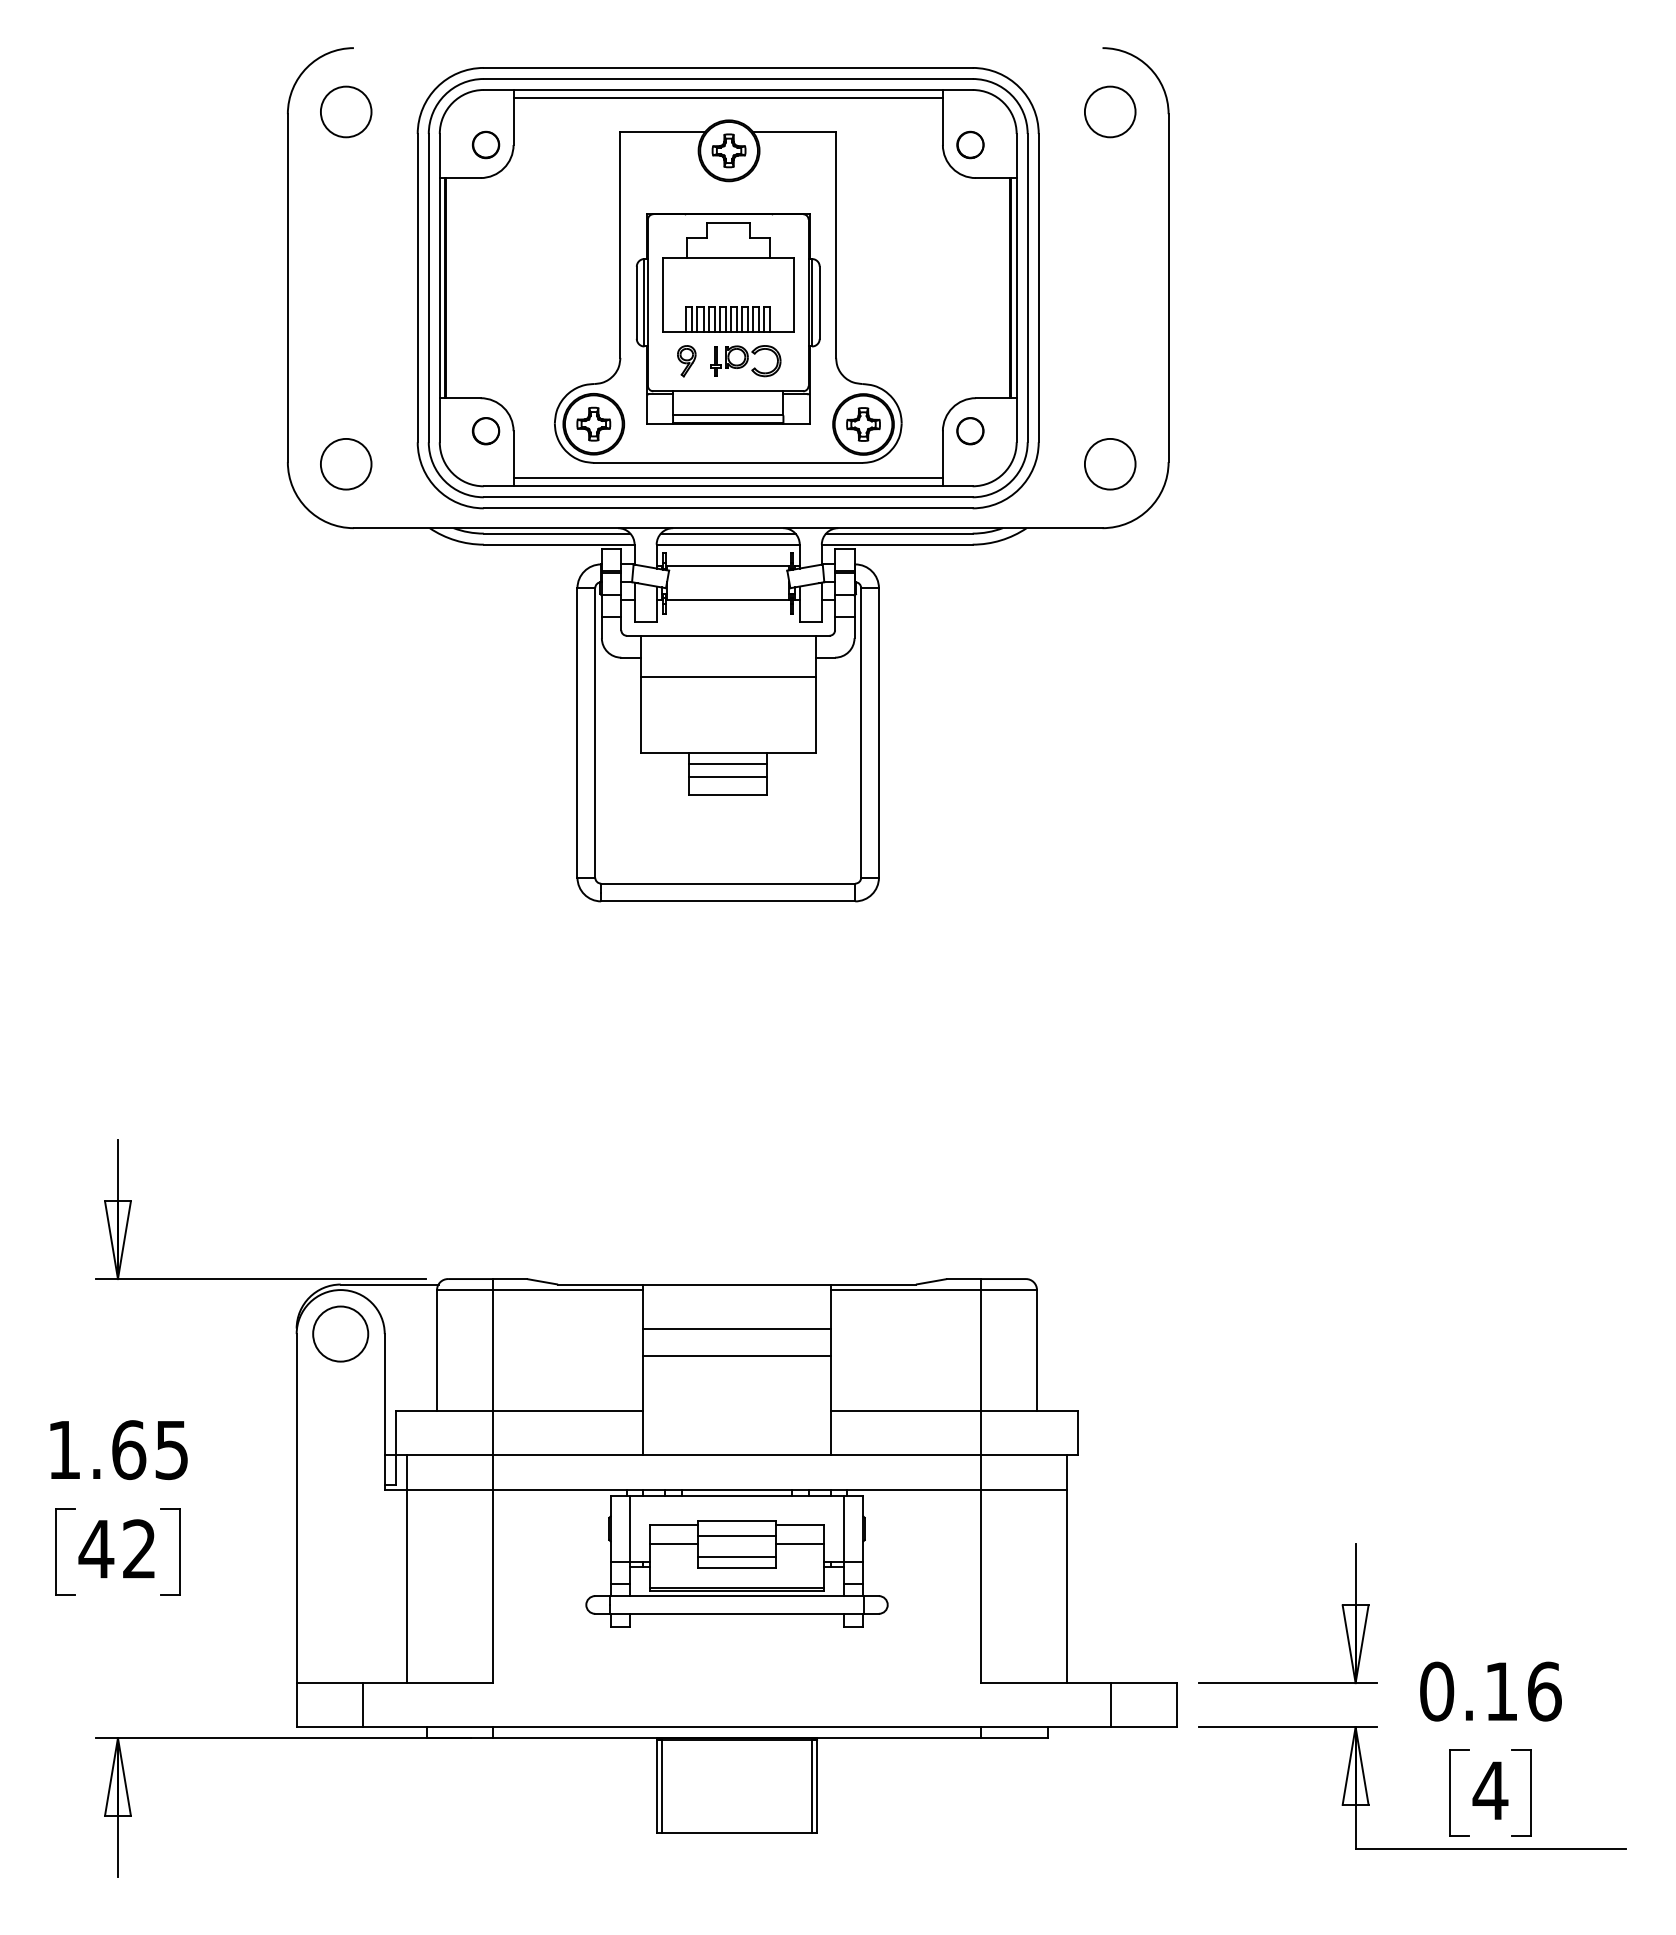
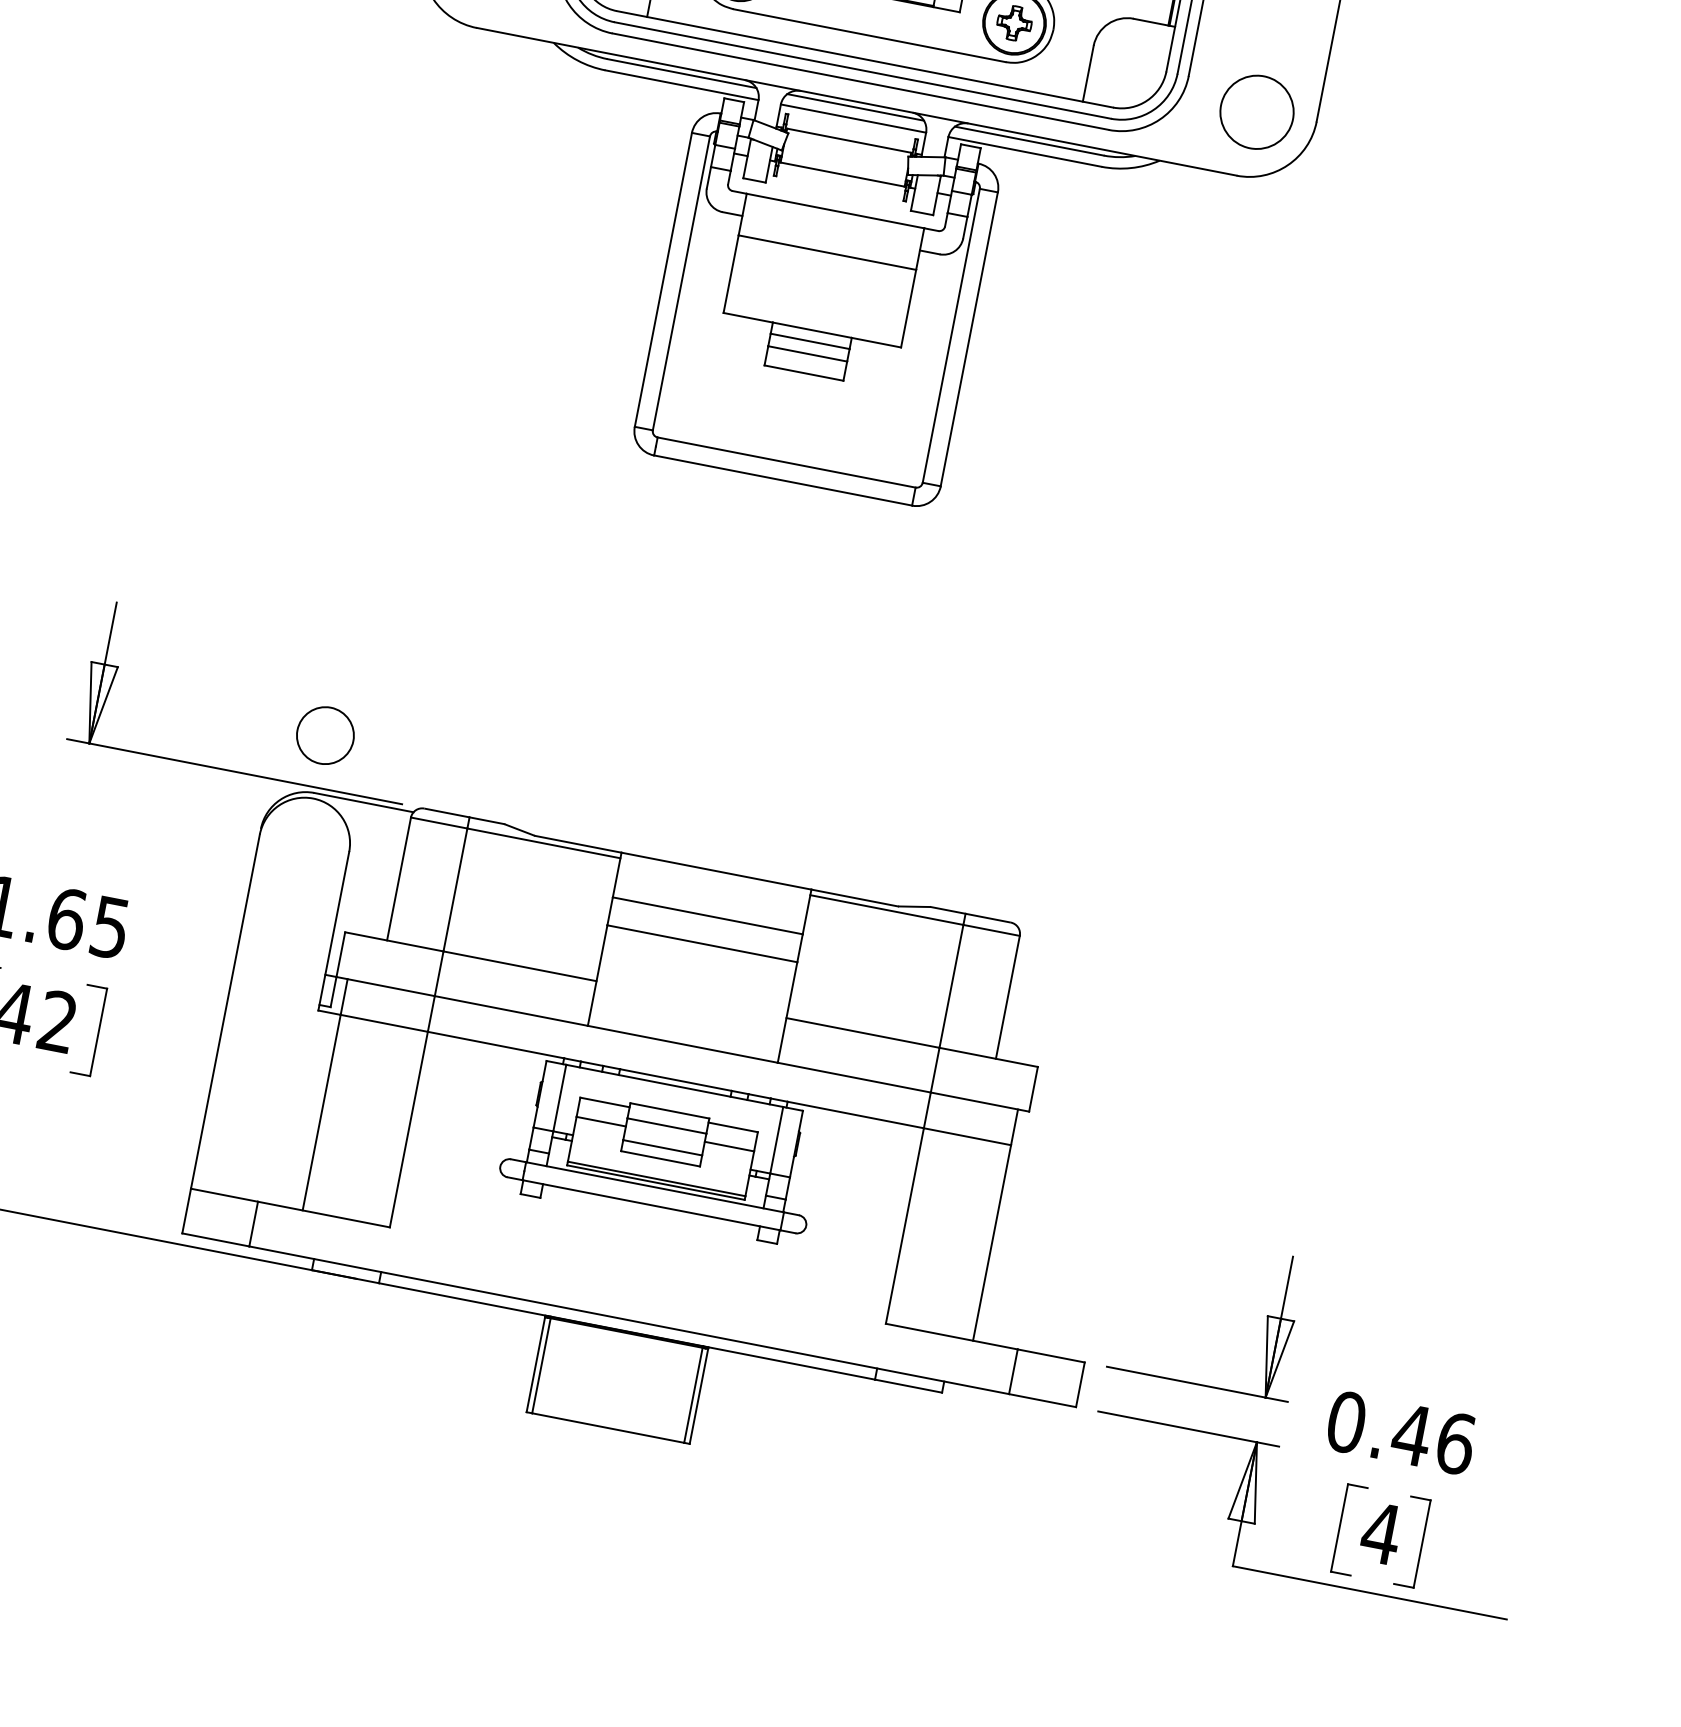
circle: (970, 431) -> (1121, 51), removed
circle: (1109, 463) -> (1256, 111), size x1.4
line: (727, 478) -> (865, 51), removed
circle: (340, 1333) -> (325, 735), moved
text: (1501, 1691) -> (1412, 1434), 0.16 -> 0.46

